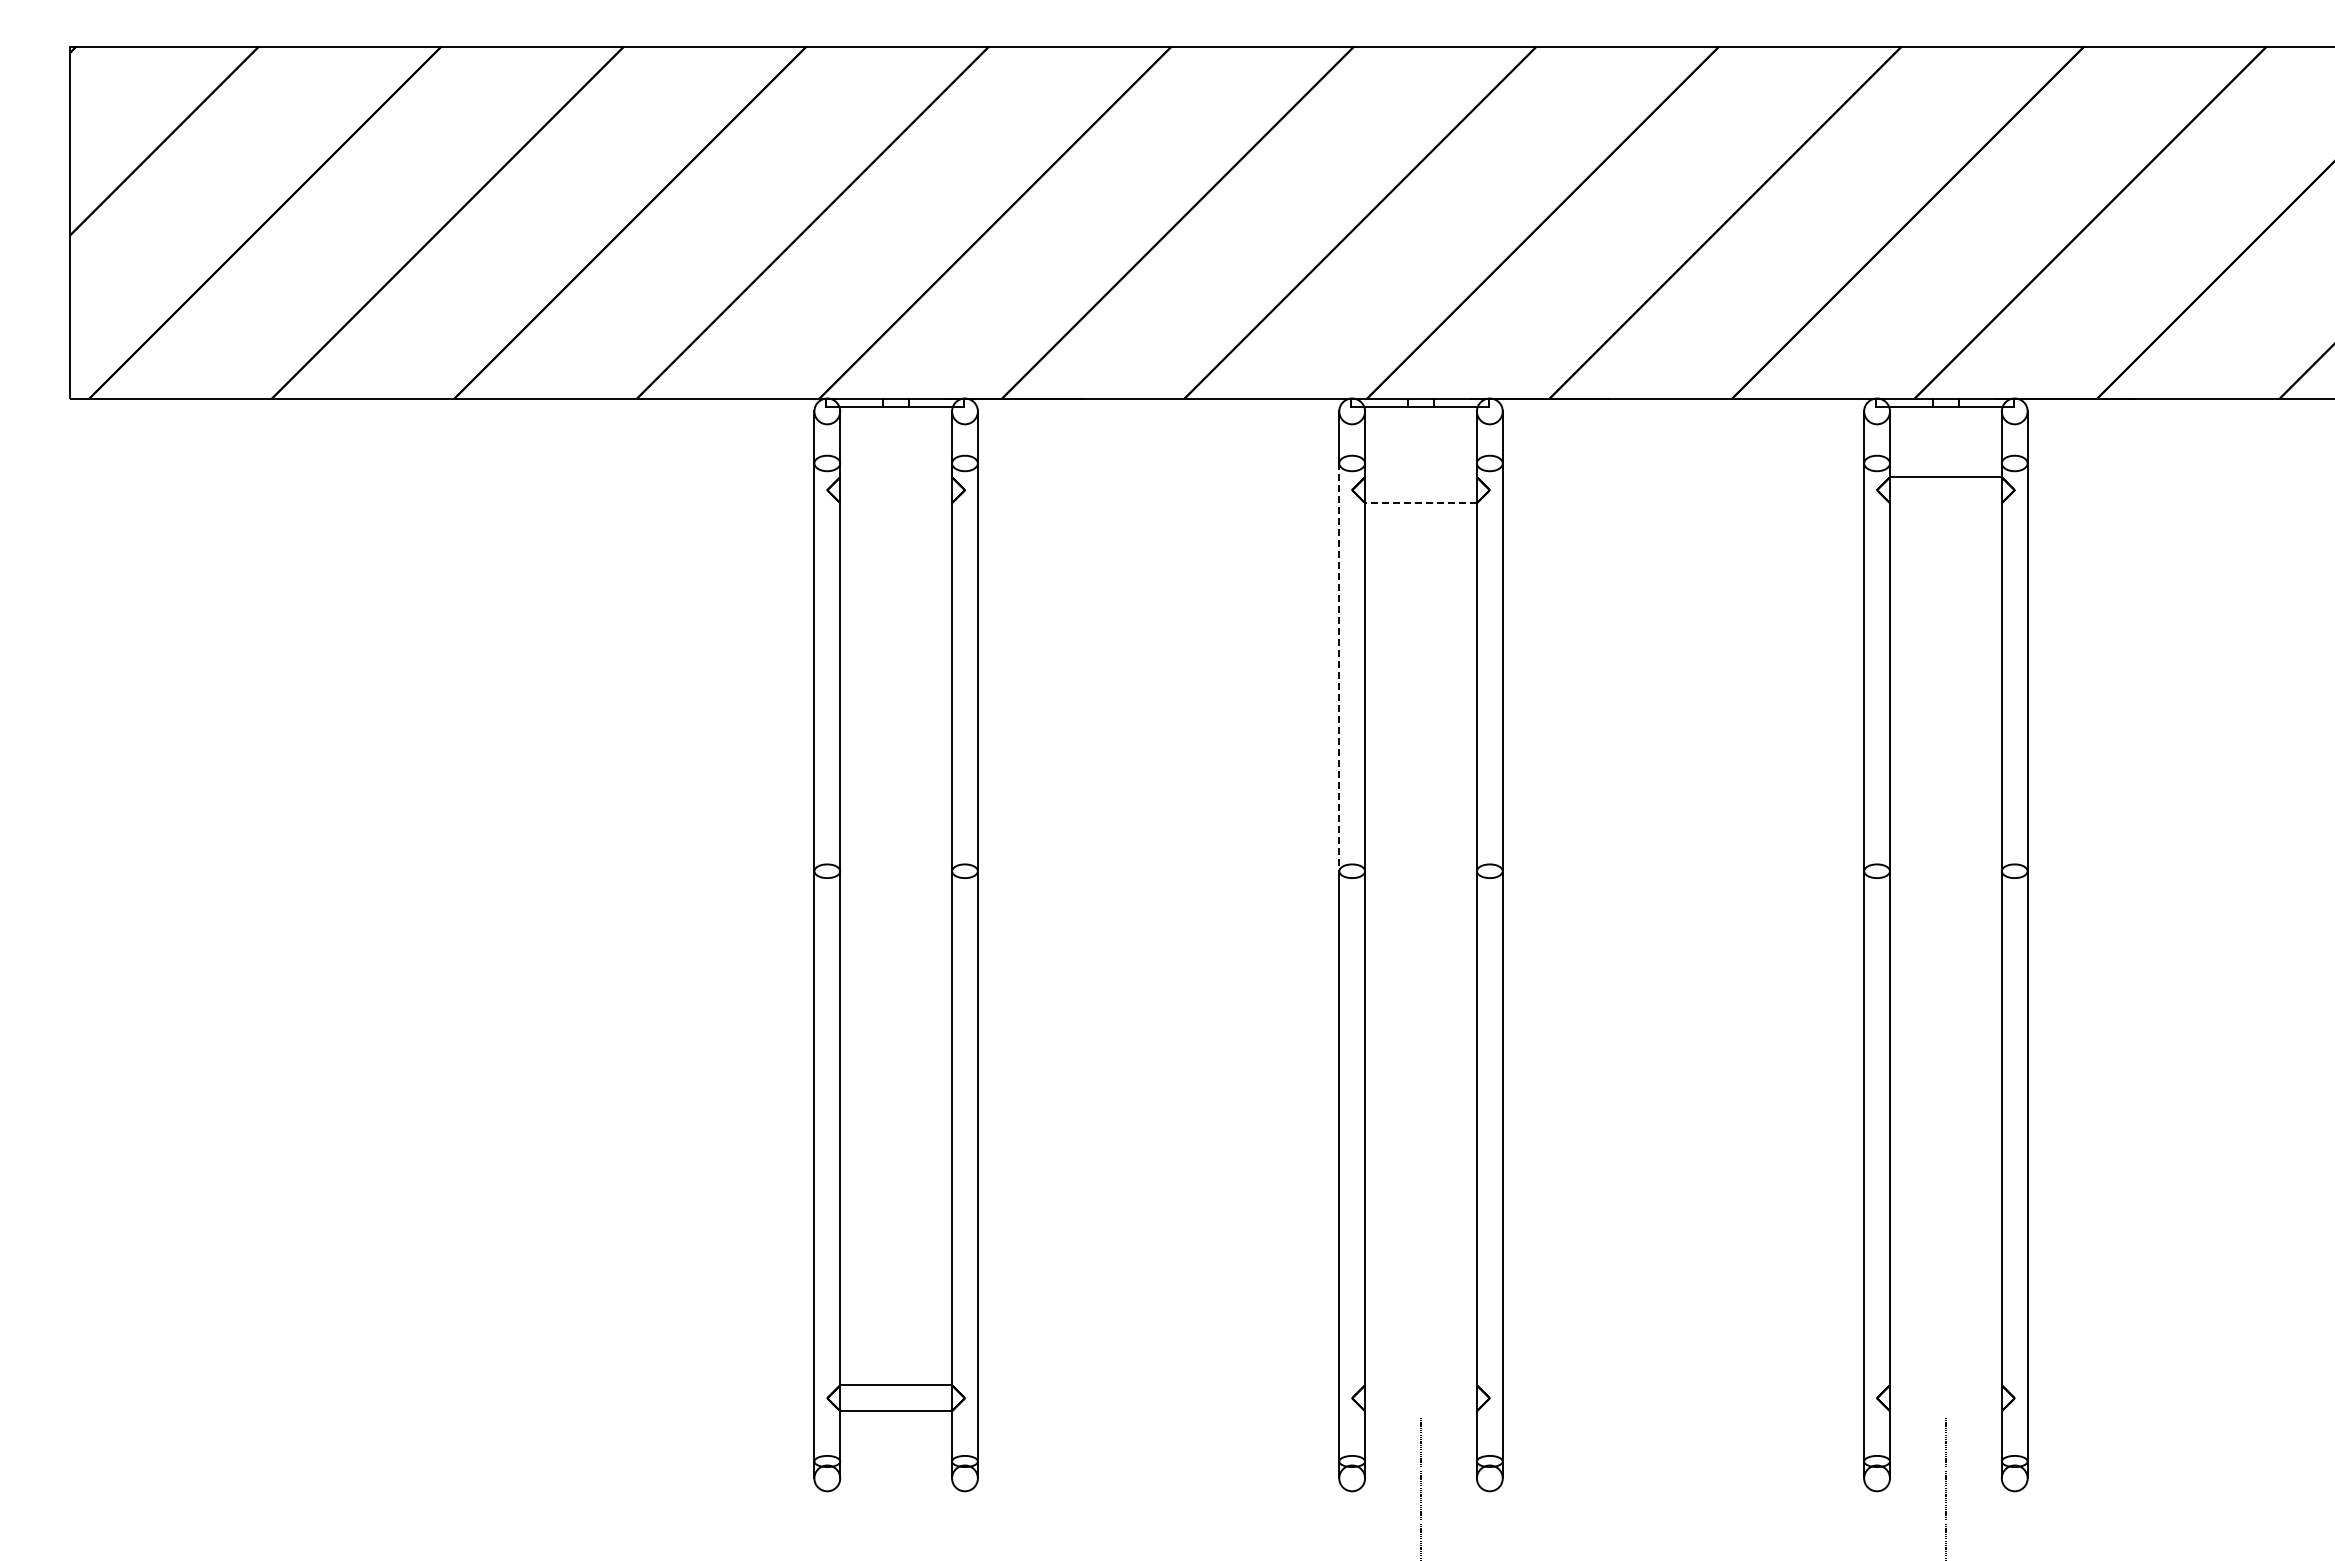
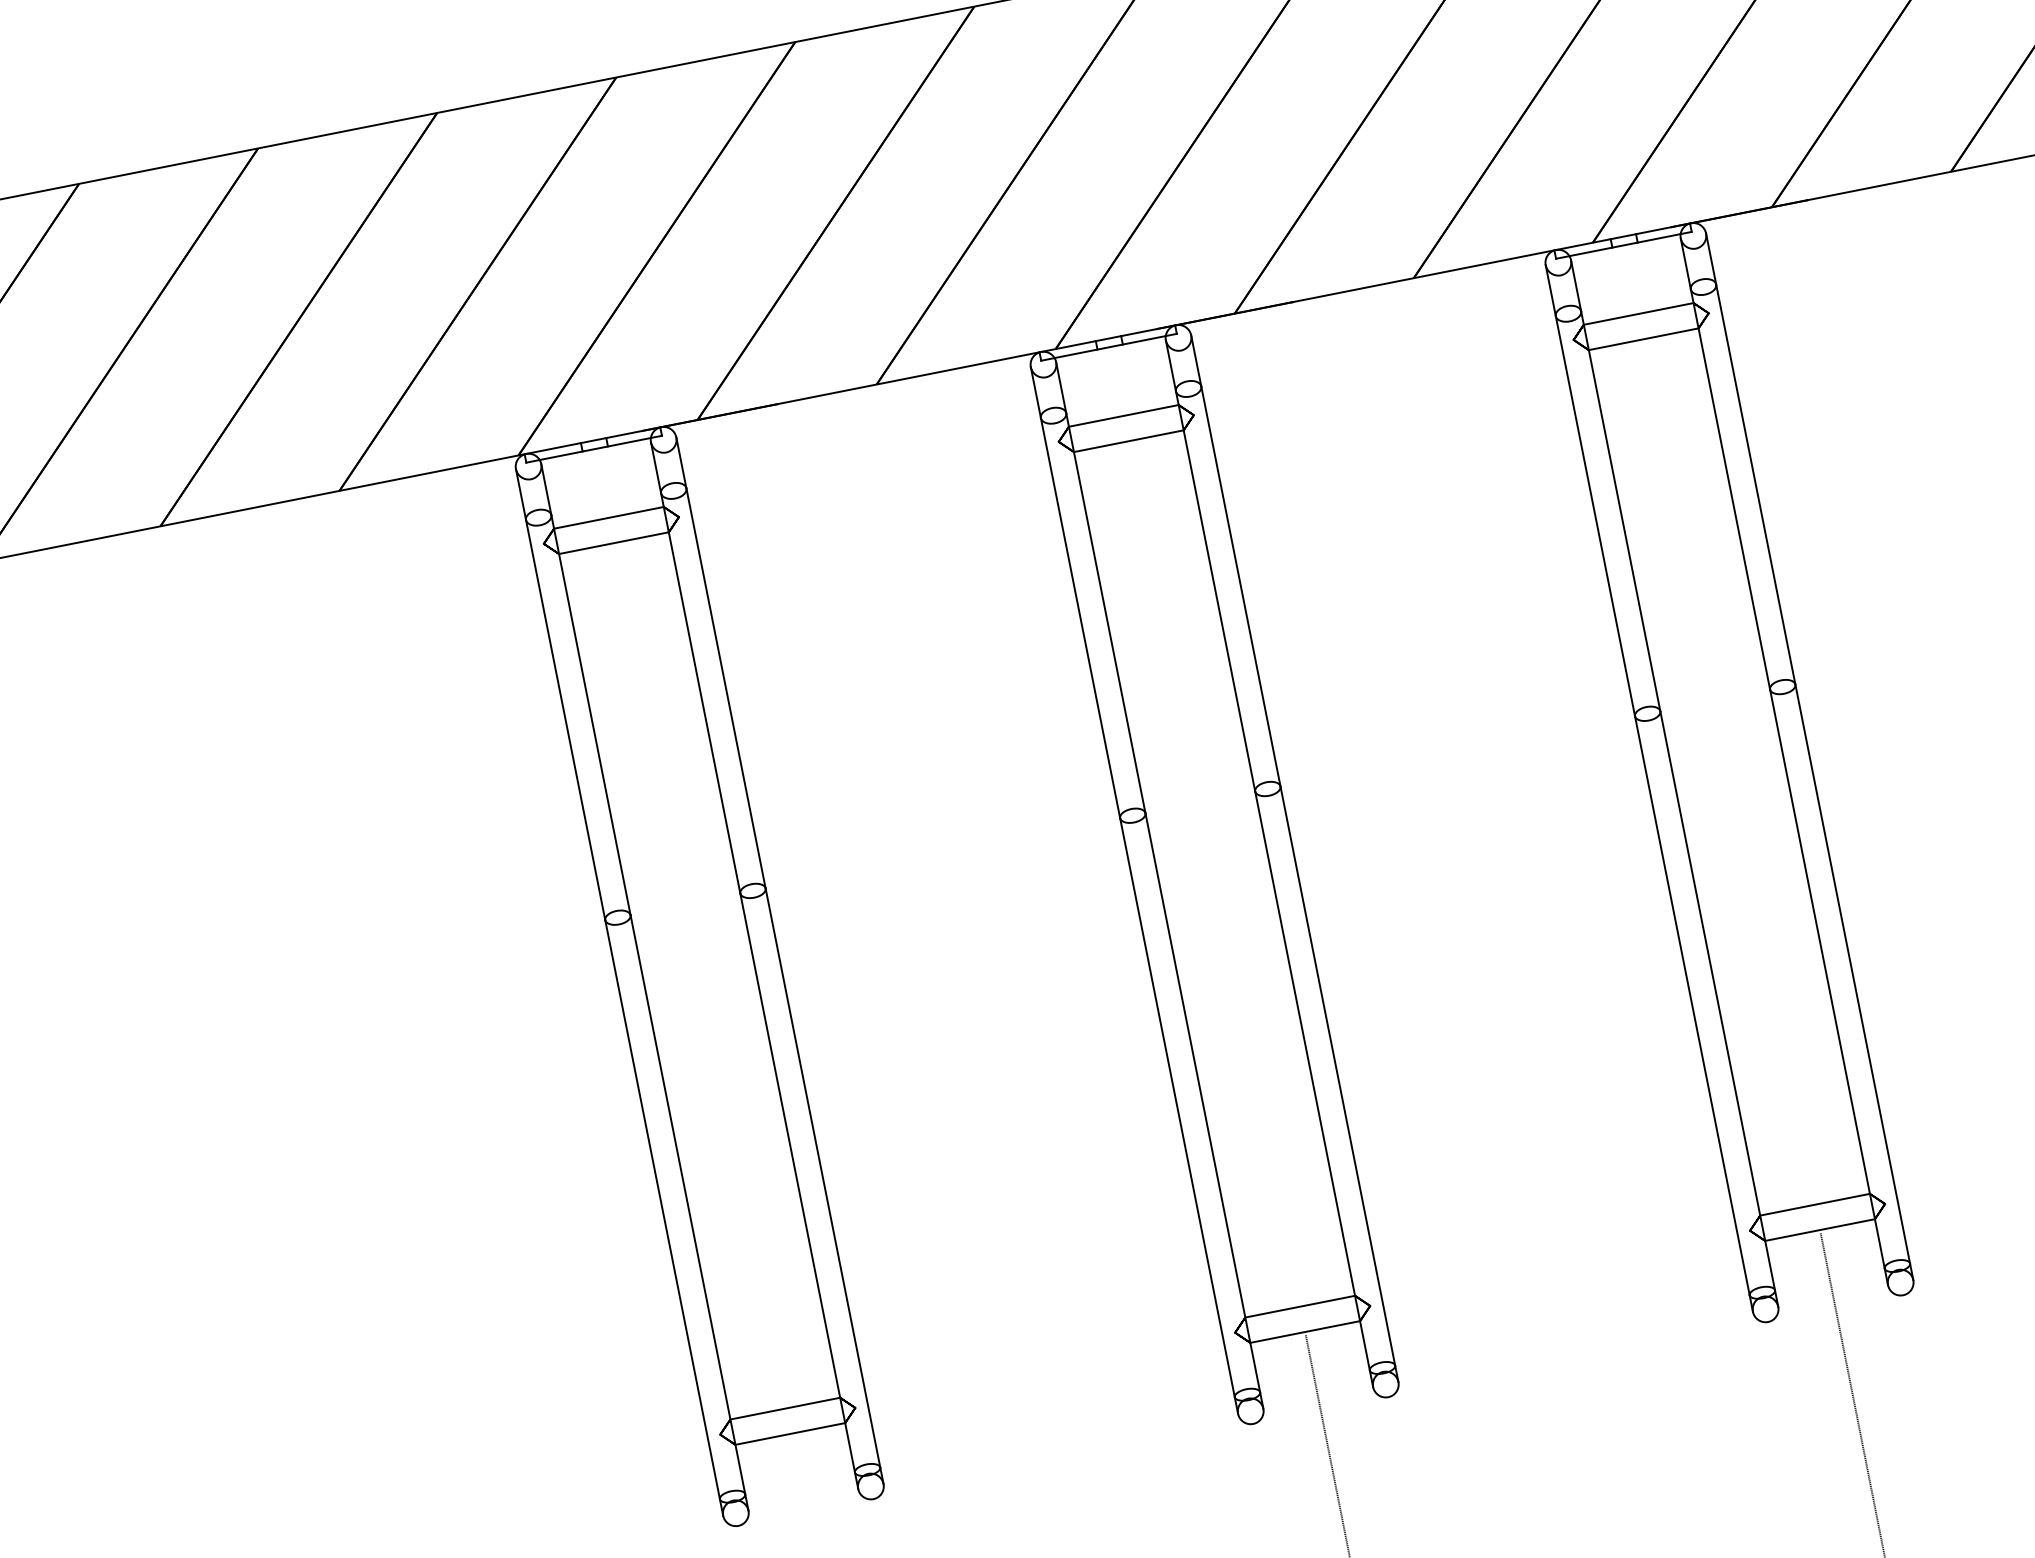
line: (896, 477) -> (609, 517), added
line: (1420, 477) -> (1123, 416), added
line: (896, 503) -> (614, 543), added
line: (1421, 503) -> (1129, 441), dashed -> solid
line: (1945, 503) -> (1643, 339), added
line: (1339, 667) -> (1080, 618), dashed -> solid
line: (1420, 1385) -> (1299, 1306), added
line: (1945, 1385) -> (1814, 1204), added
line: (1420, 1411) -> (1304, 1332), added
line: (1945, 1411) -> (1819, 1230), added

